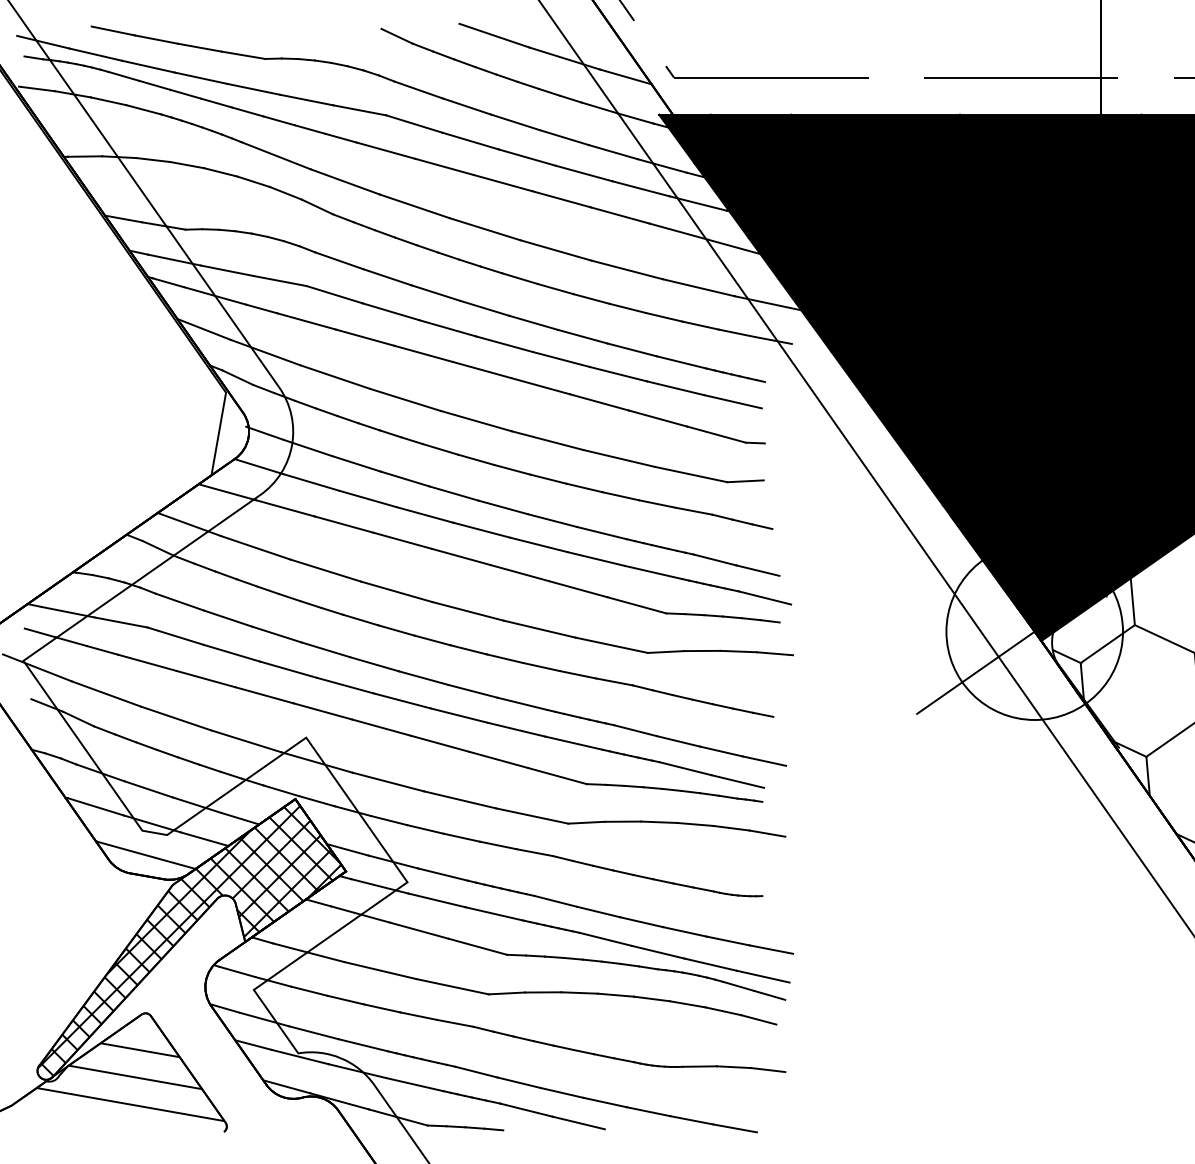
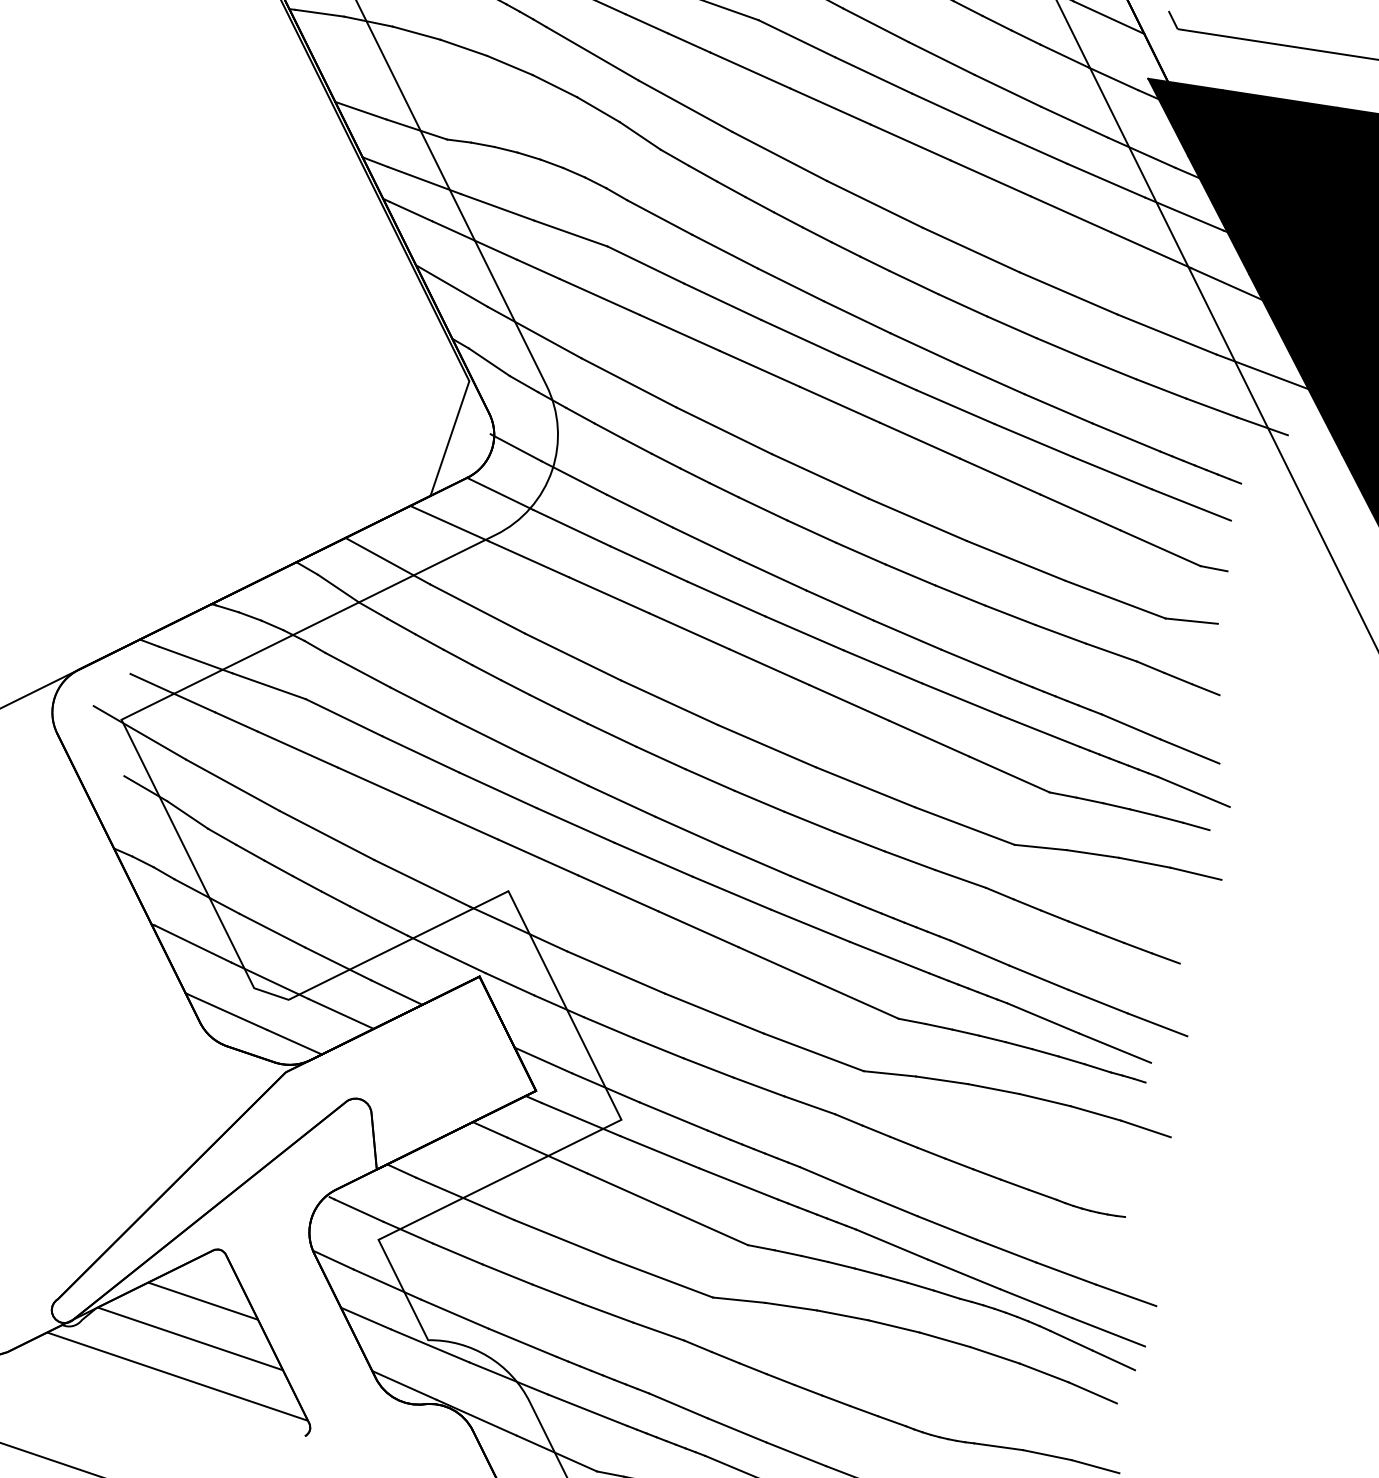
hatch: (189, 941) -> (297, 1156), removed

